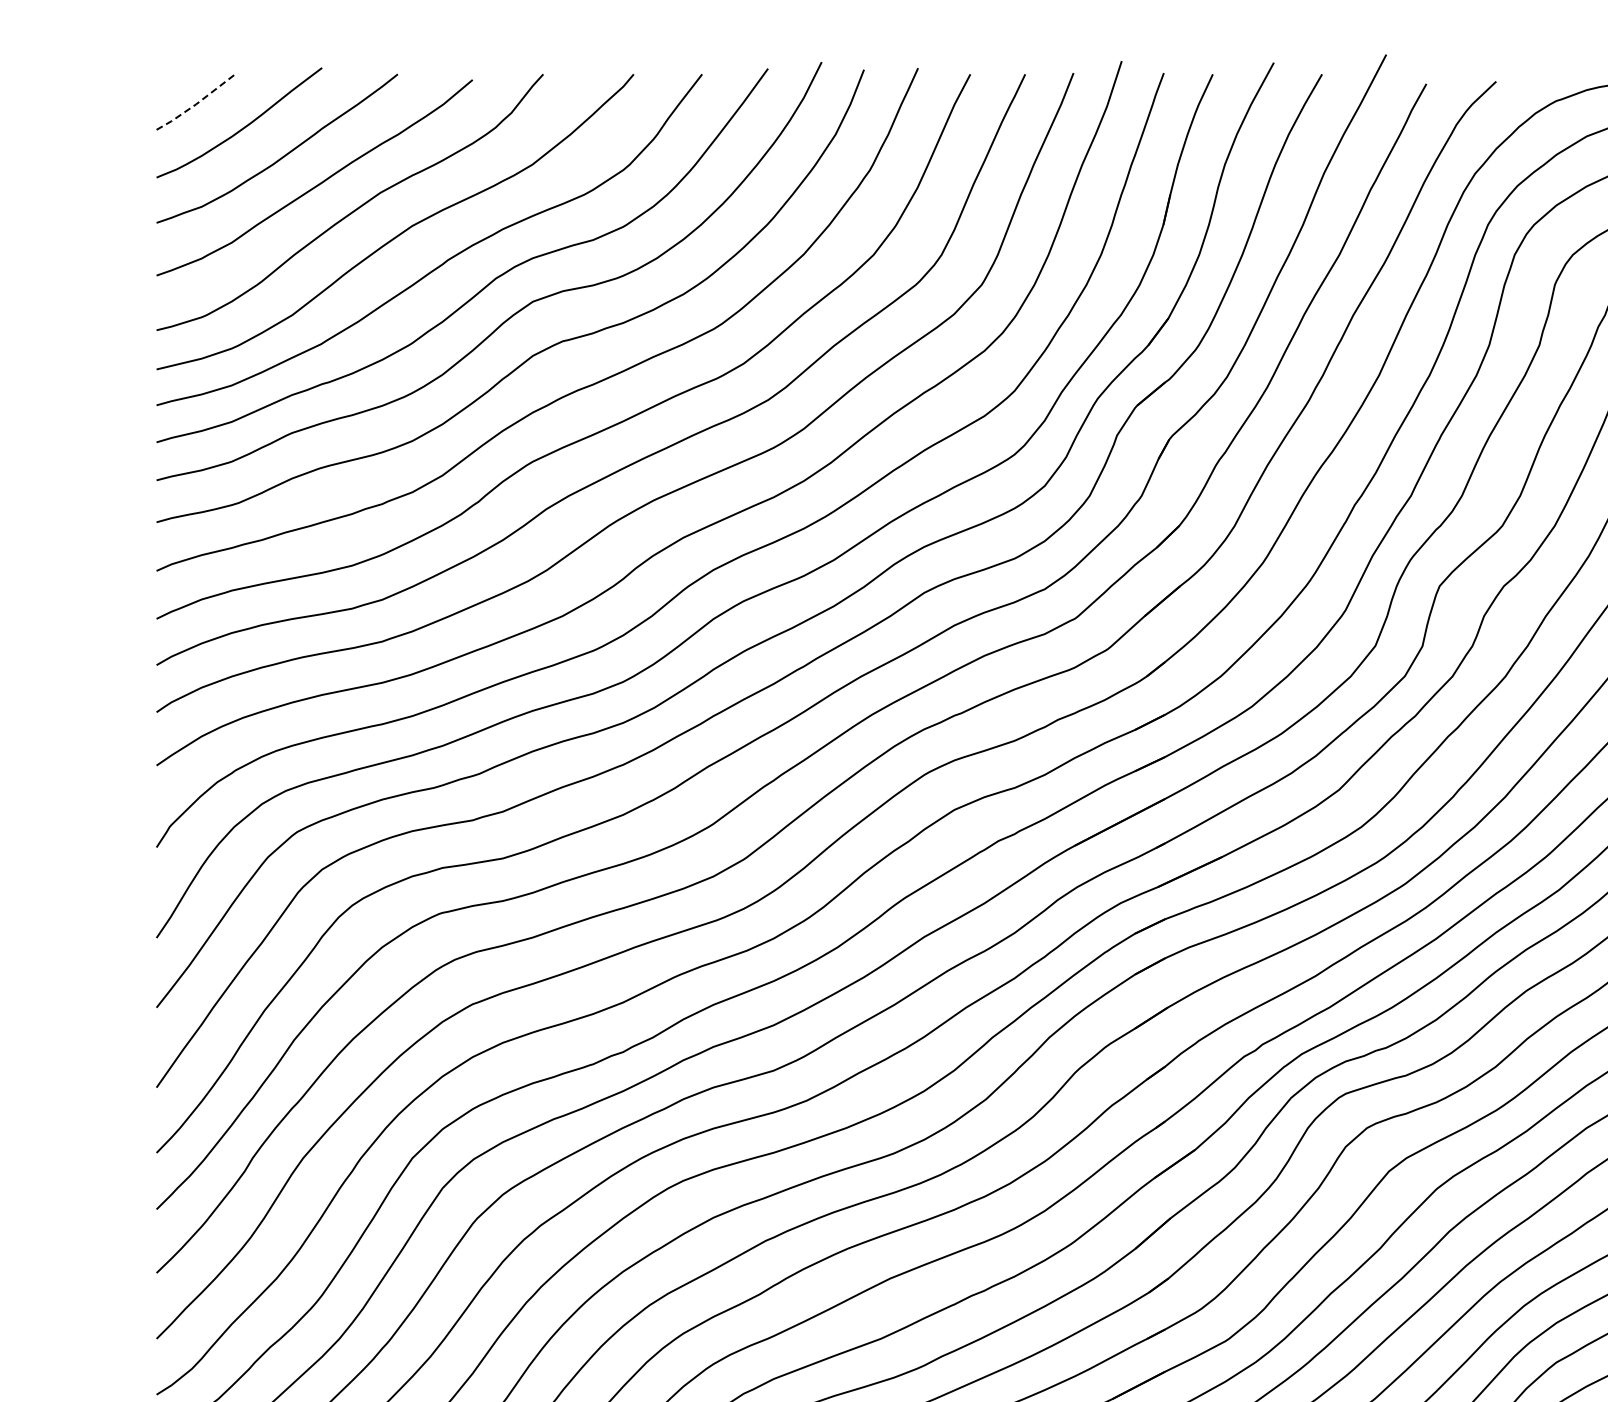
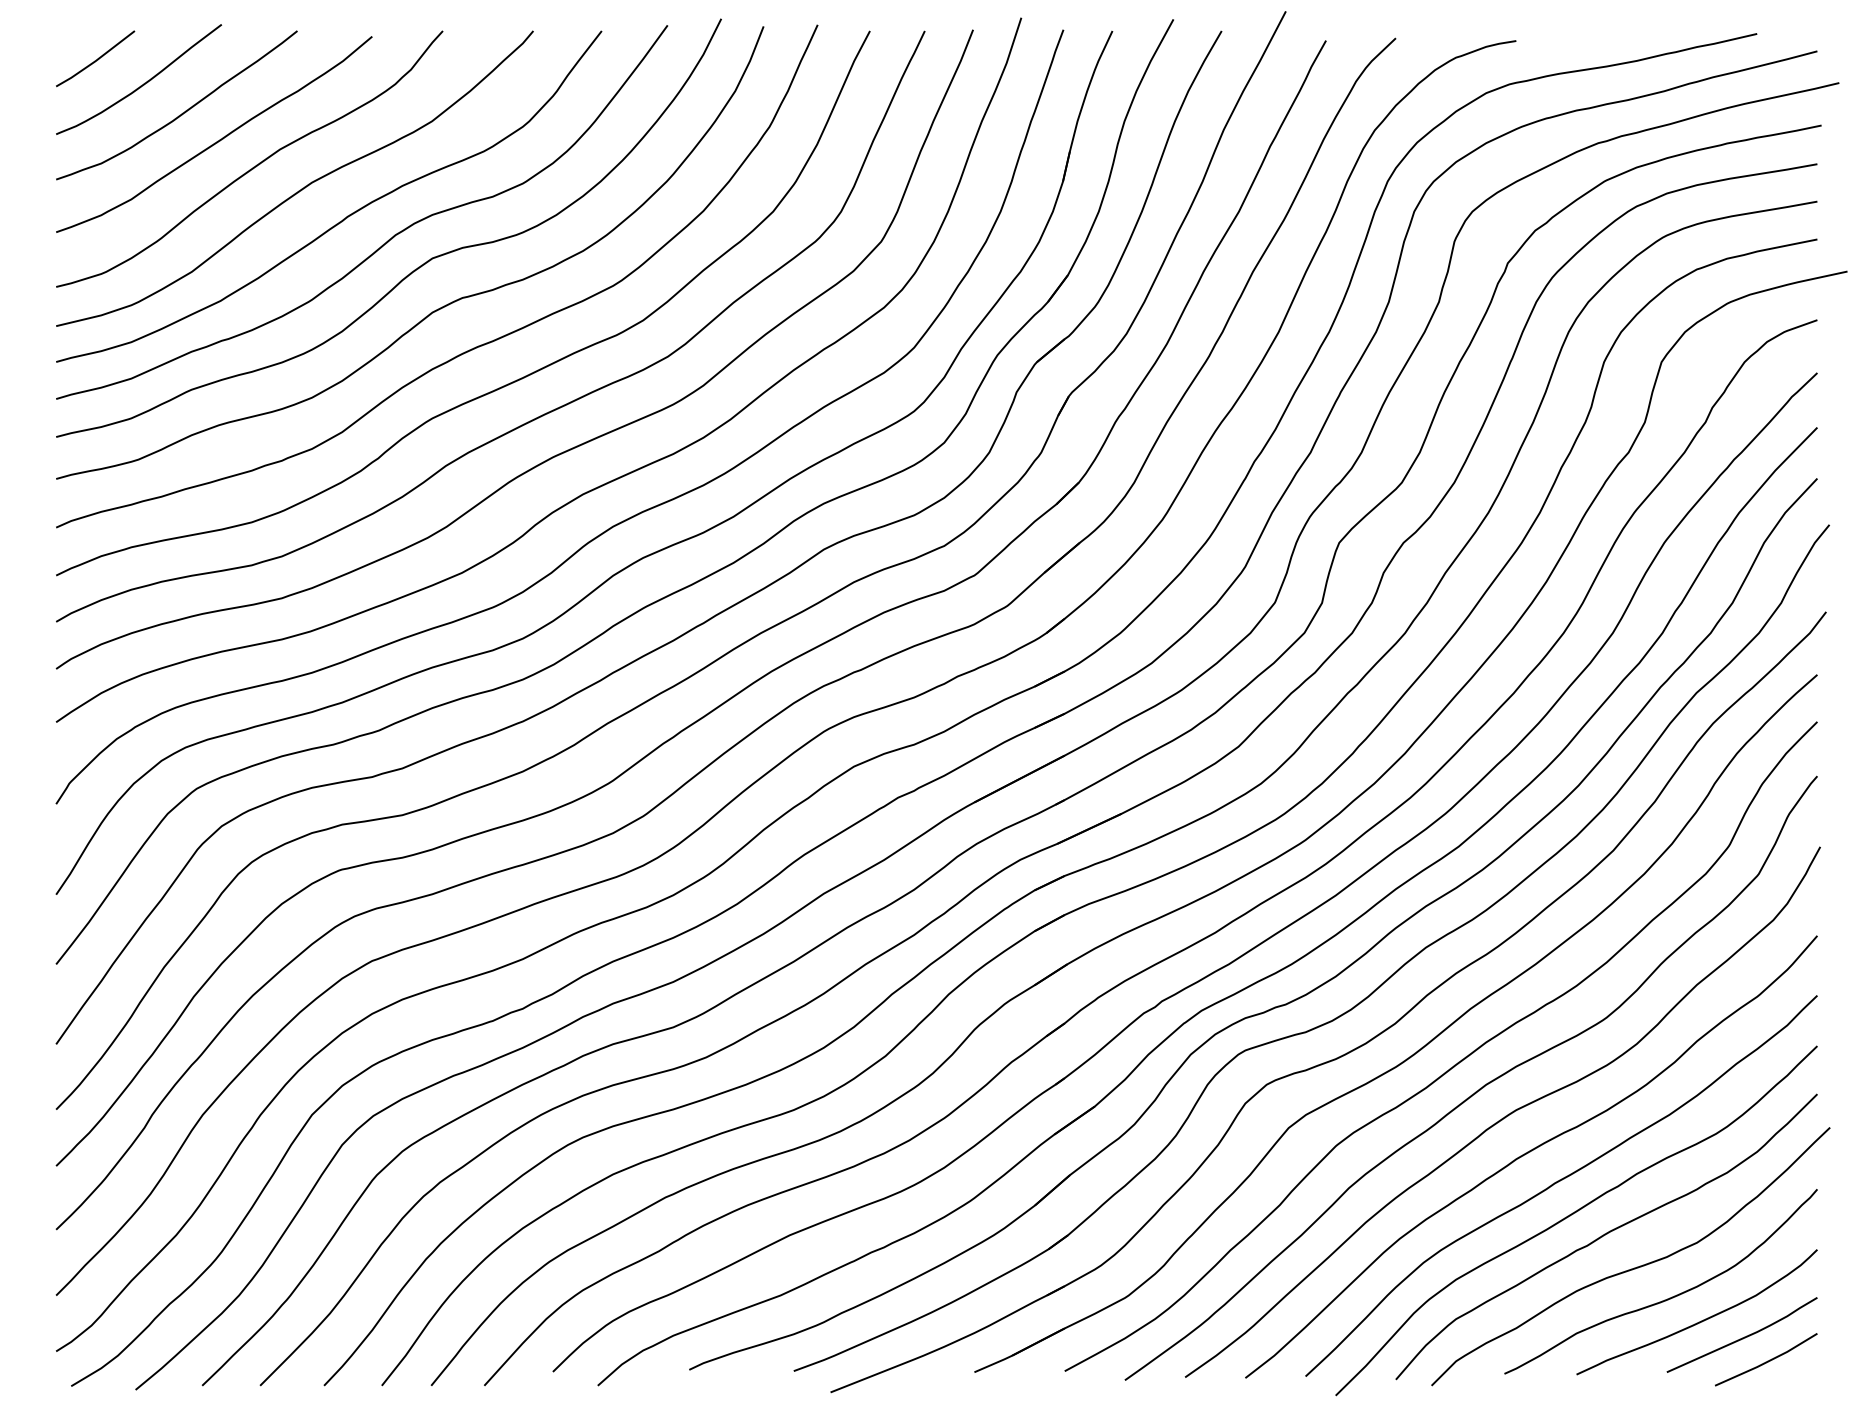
line: (195, 104) -> (95, 61), dashed -> solid

